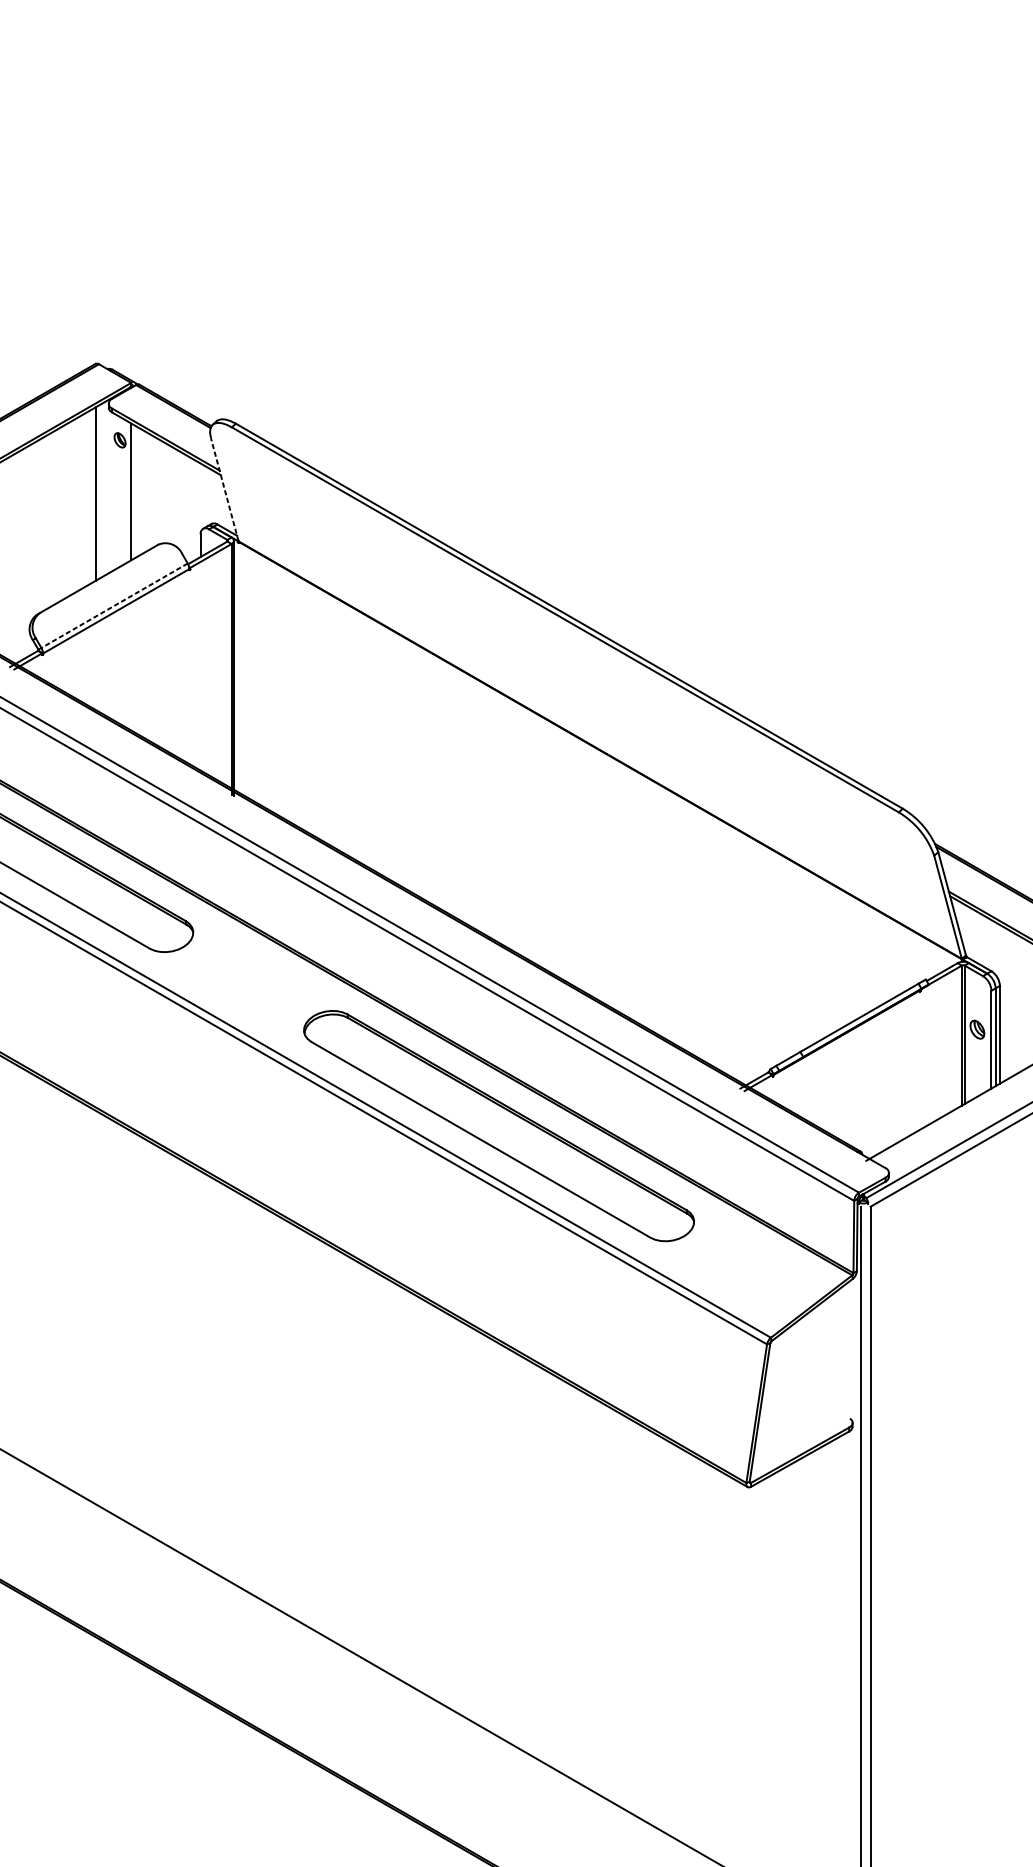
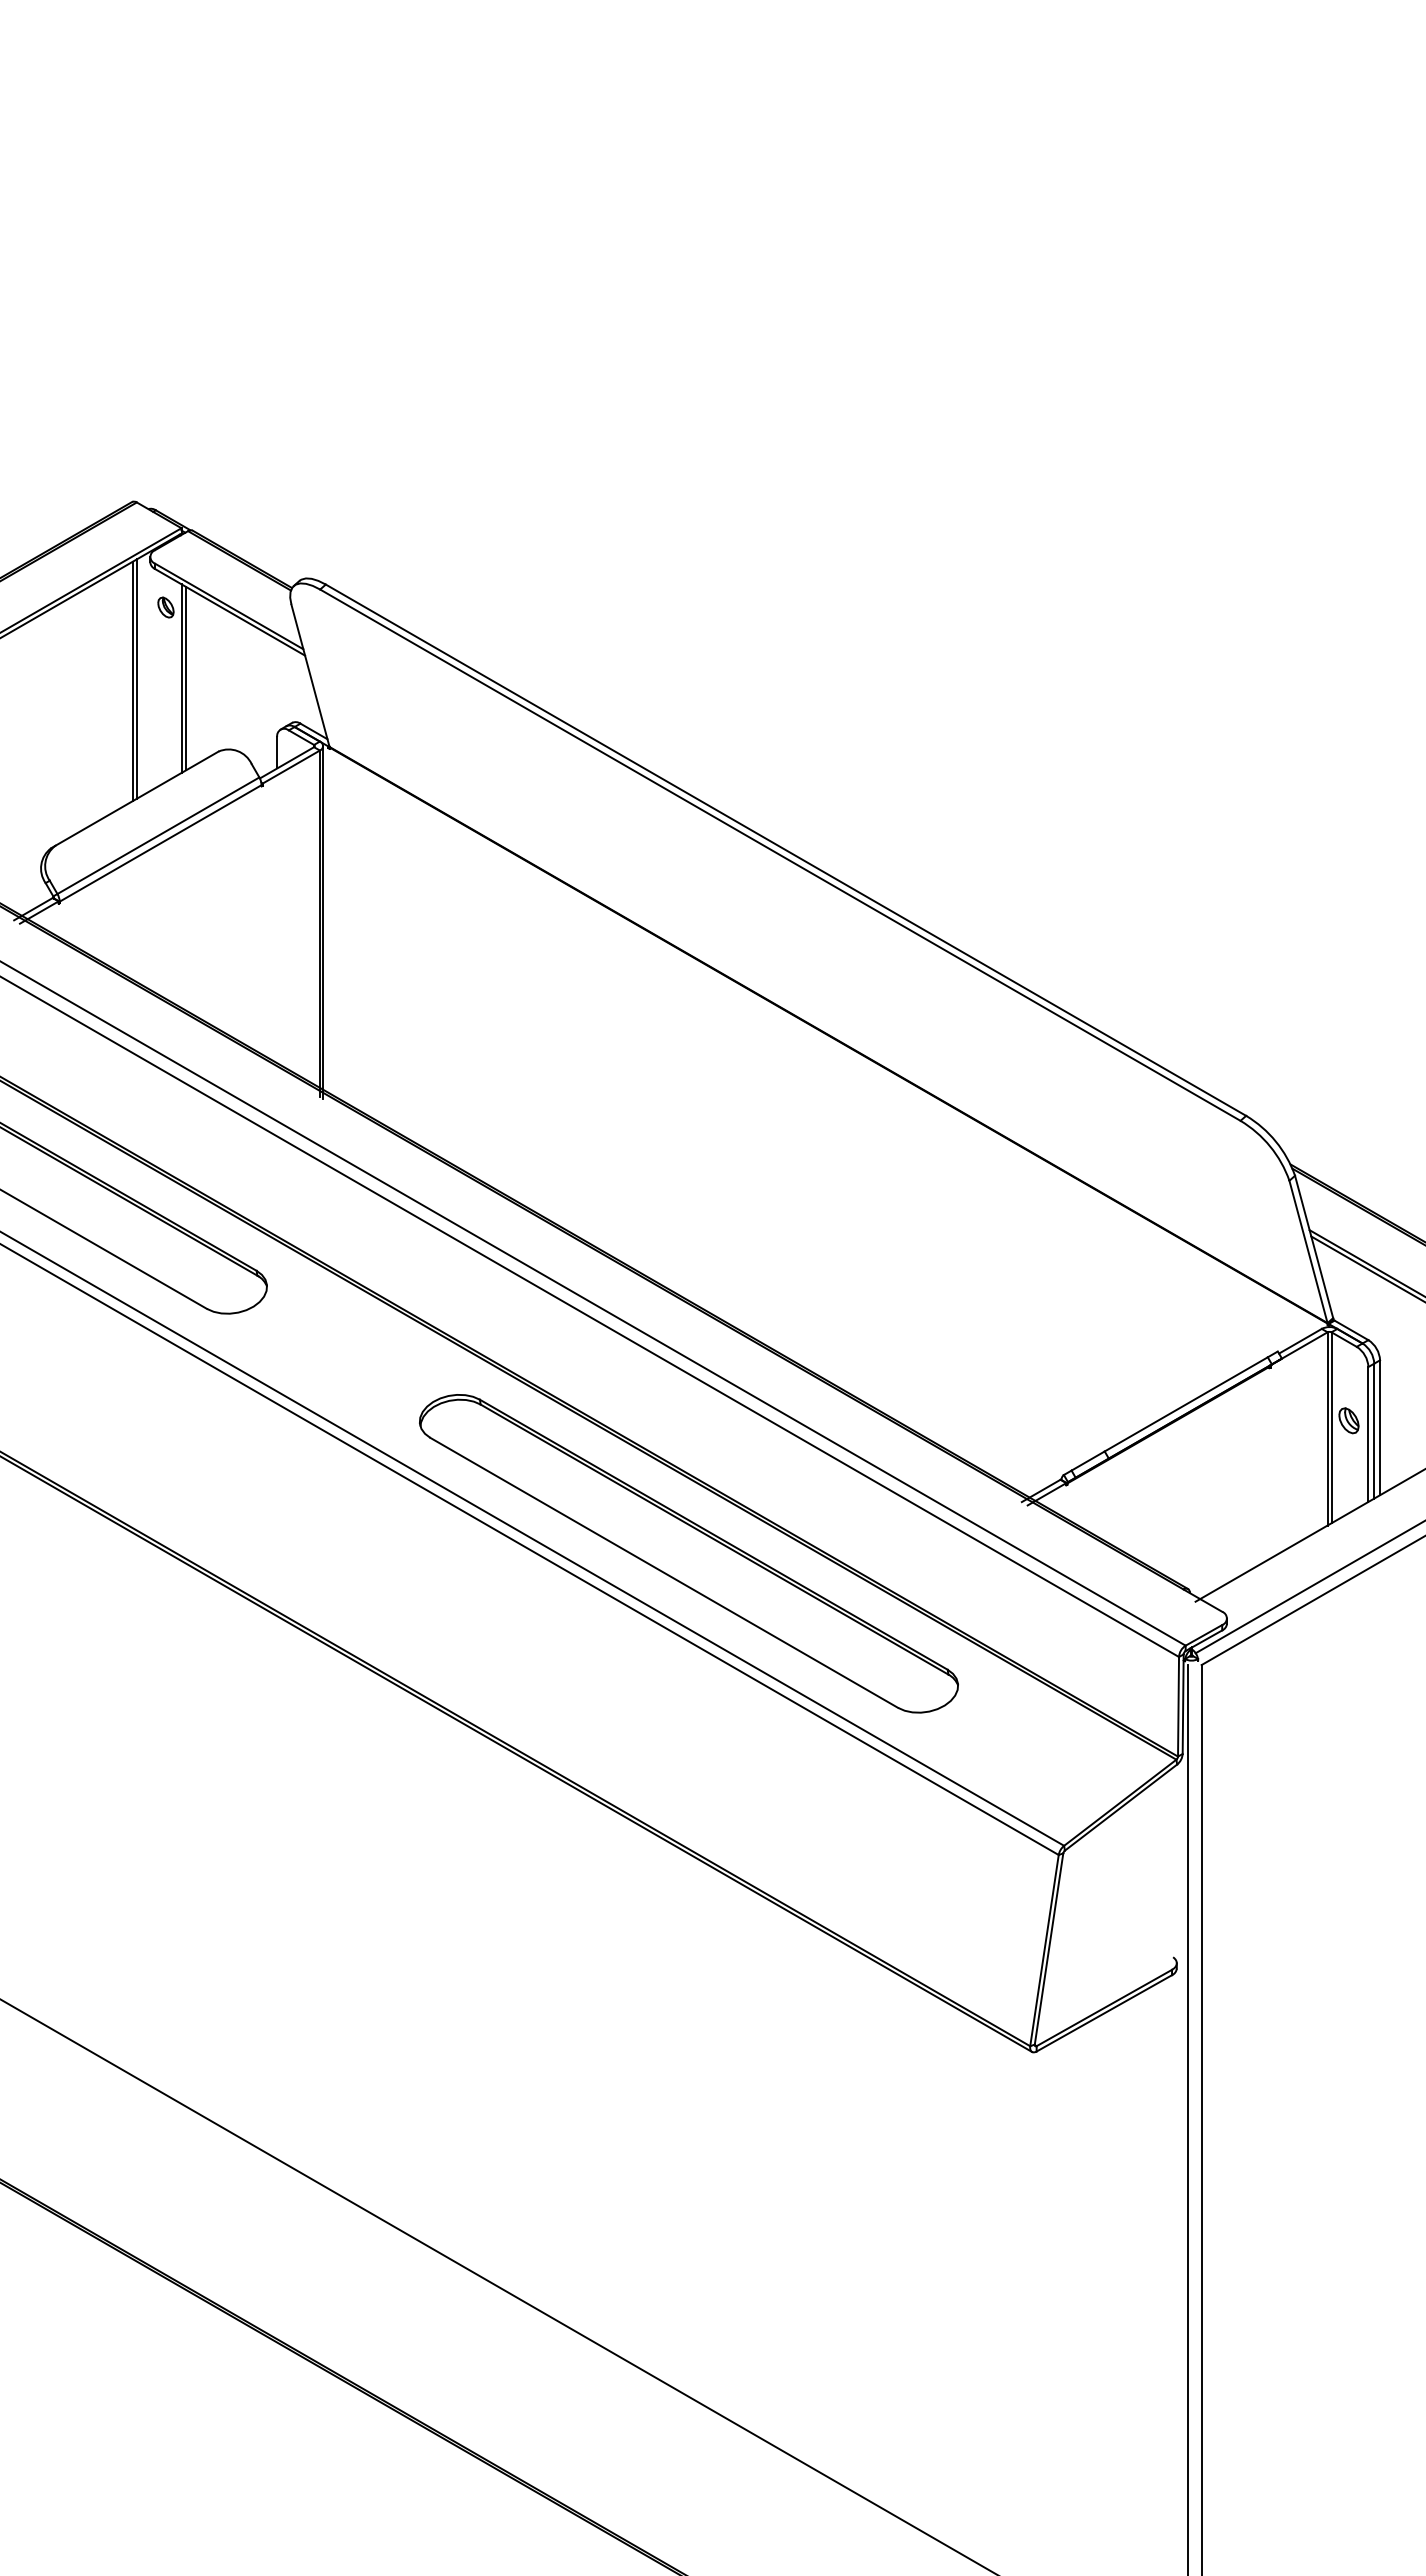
line: (224, 489) -> (310, 675), dashed -> solid
line: (98, 491) -> (136, 678), added
line: (134, 491) -> (186, 678), added
line: (114, 605) -> (158, 835), dashed -> solid

